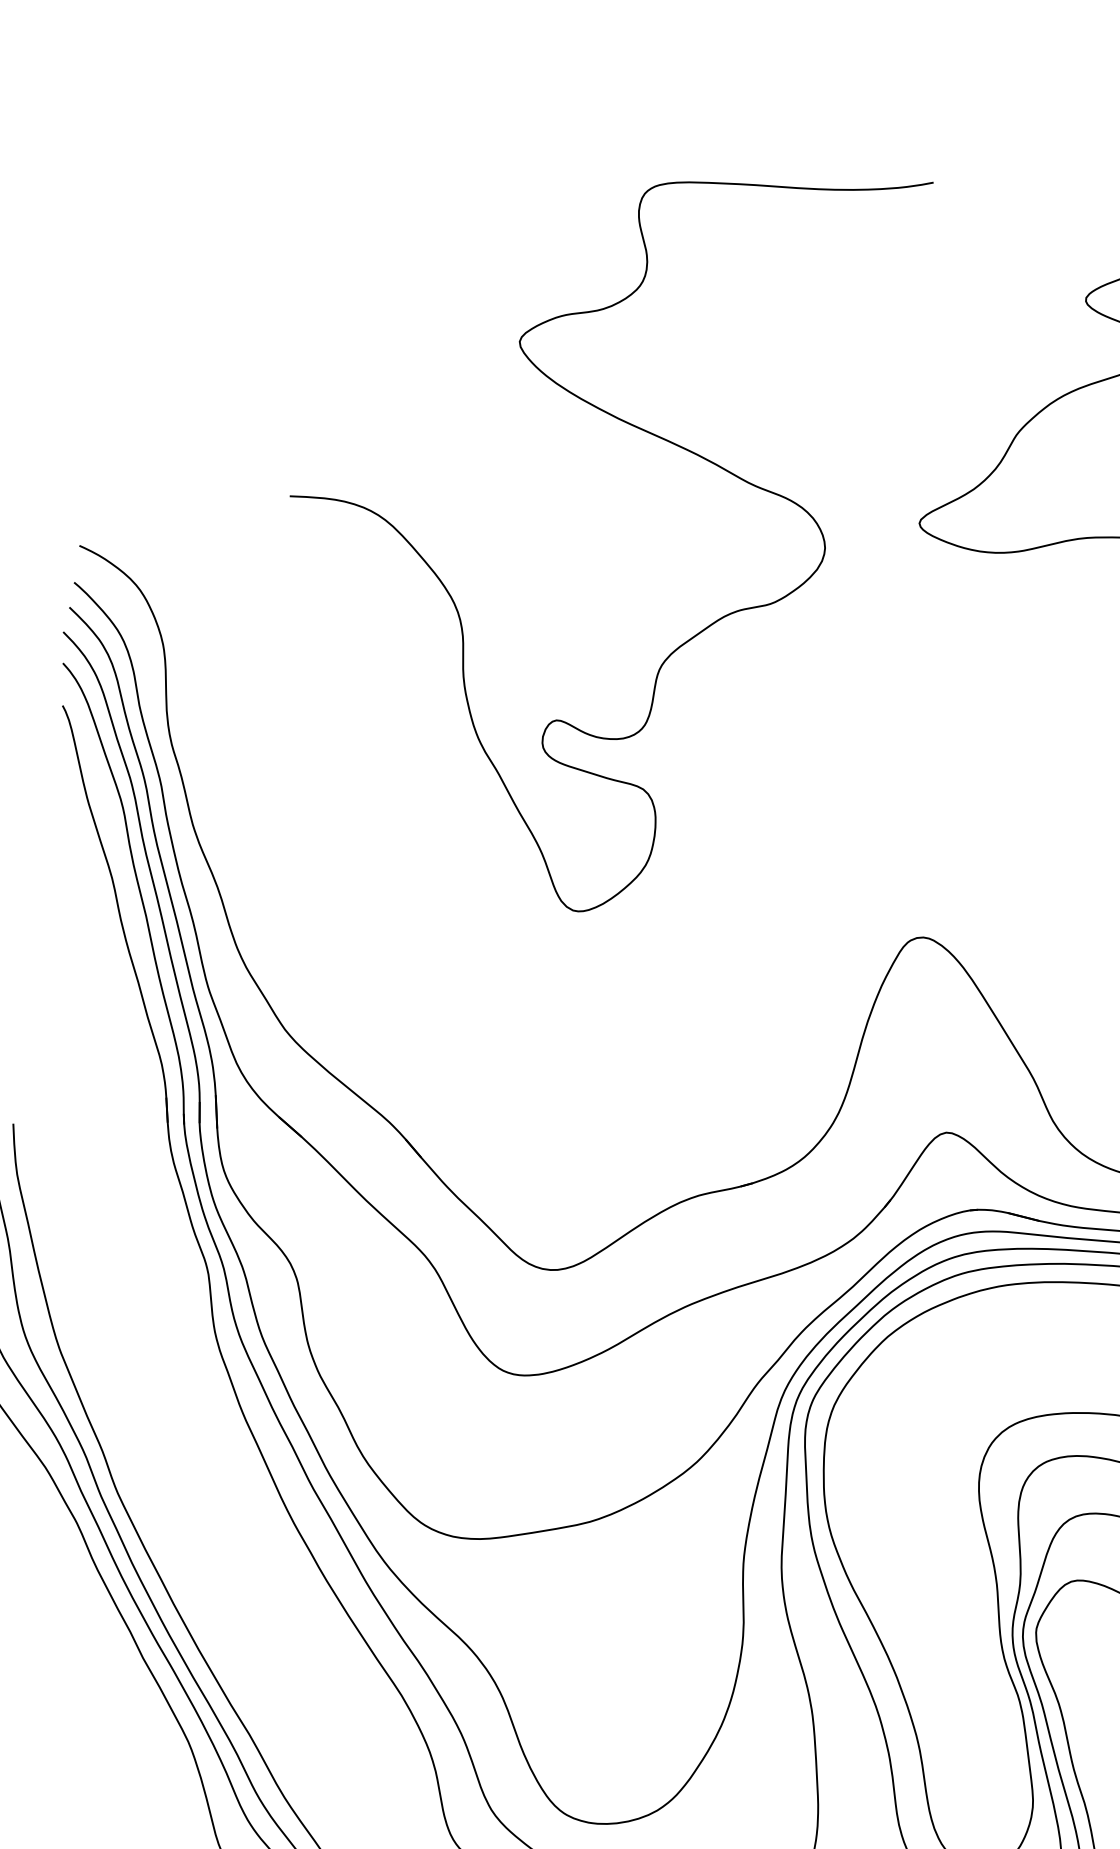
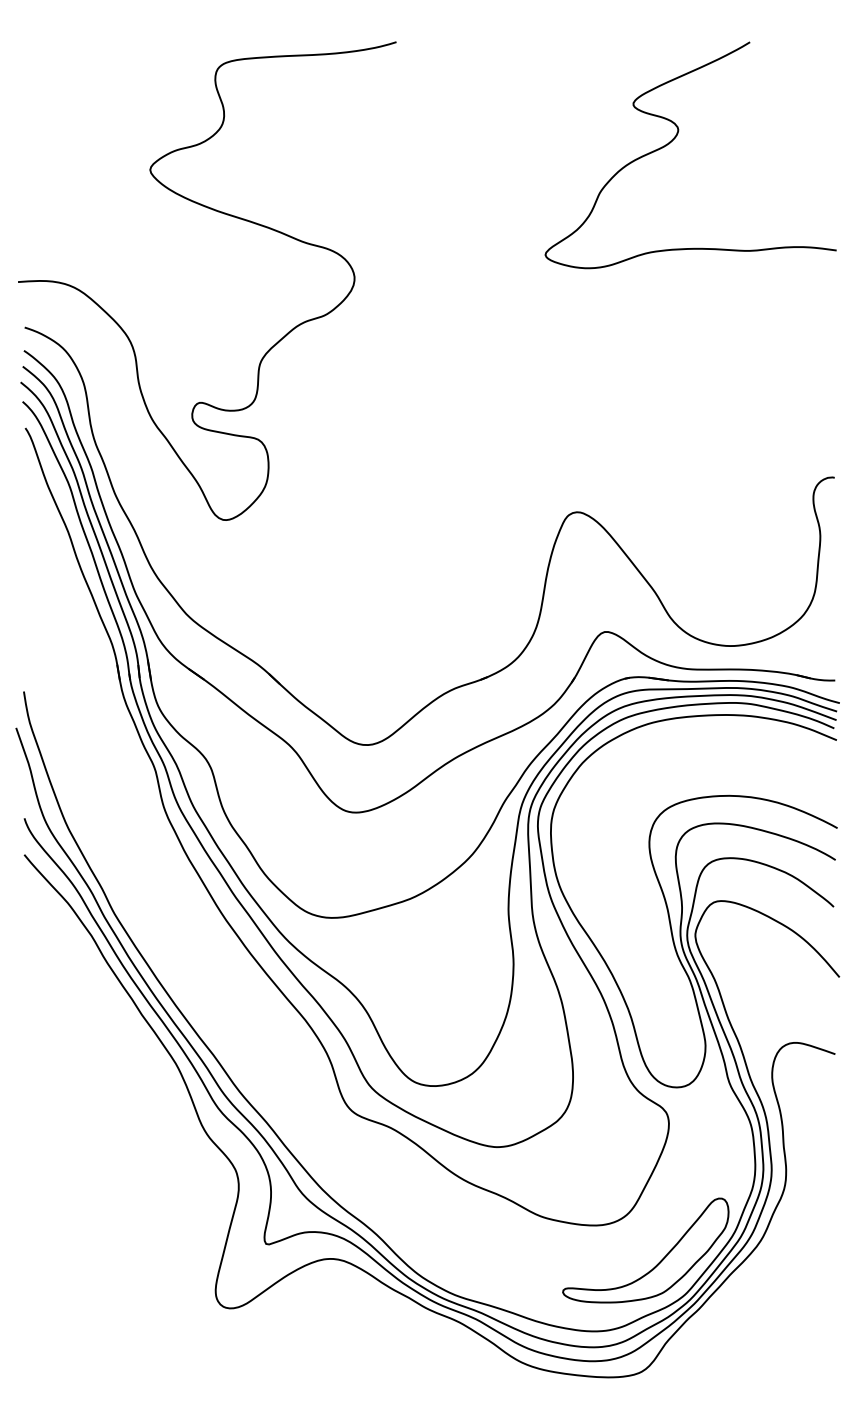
curve: (634, 427) -> (227, 215), moved

